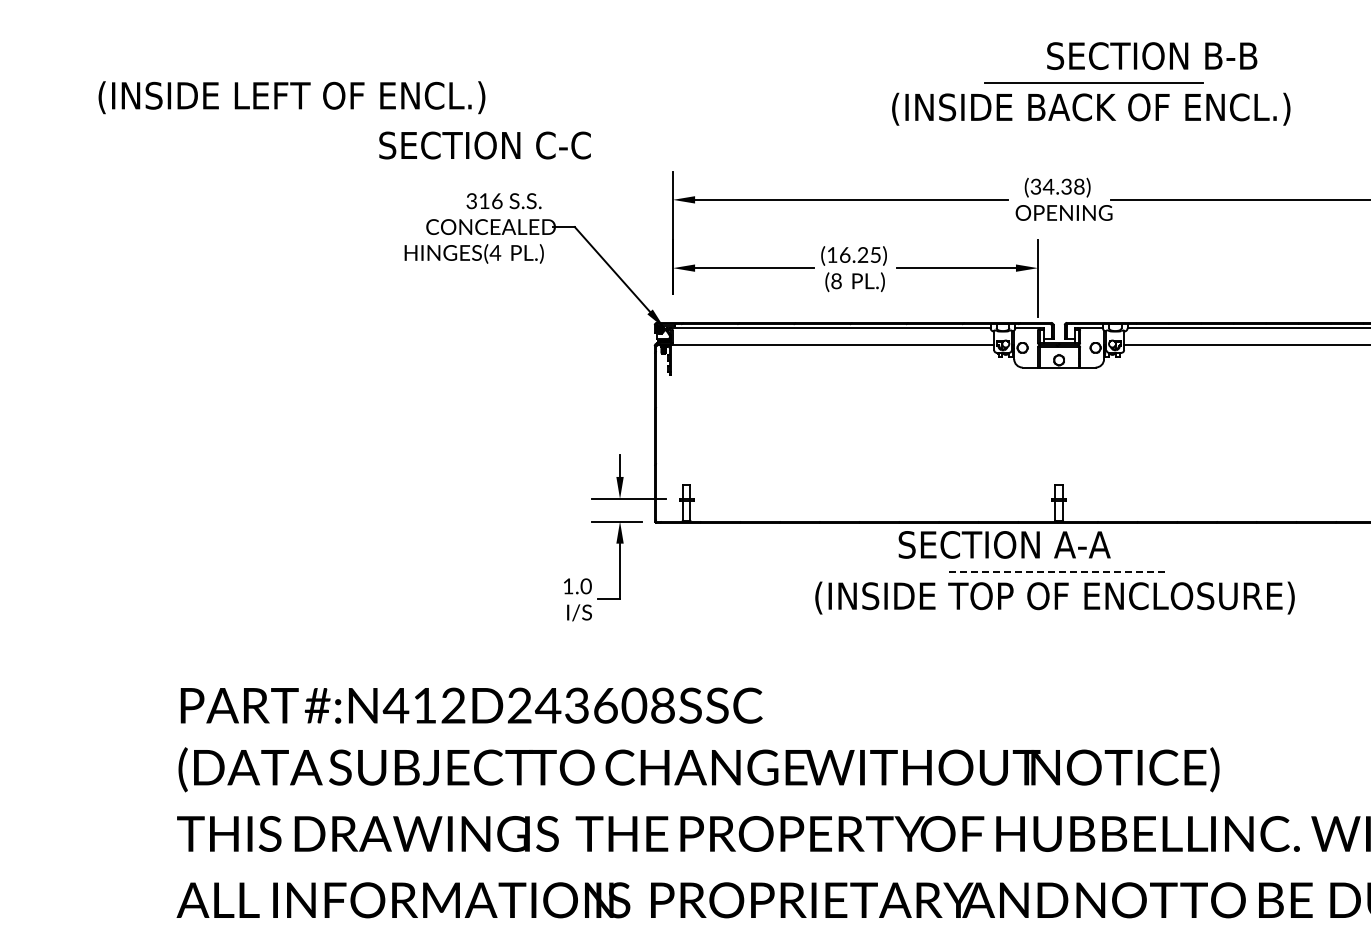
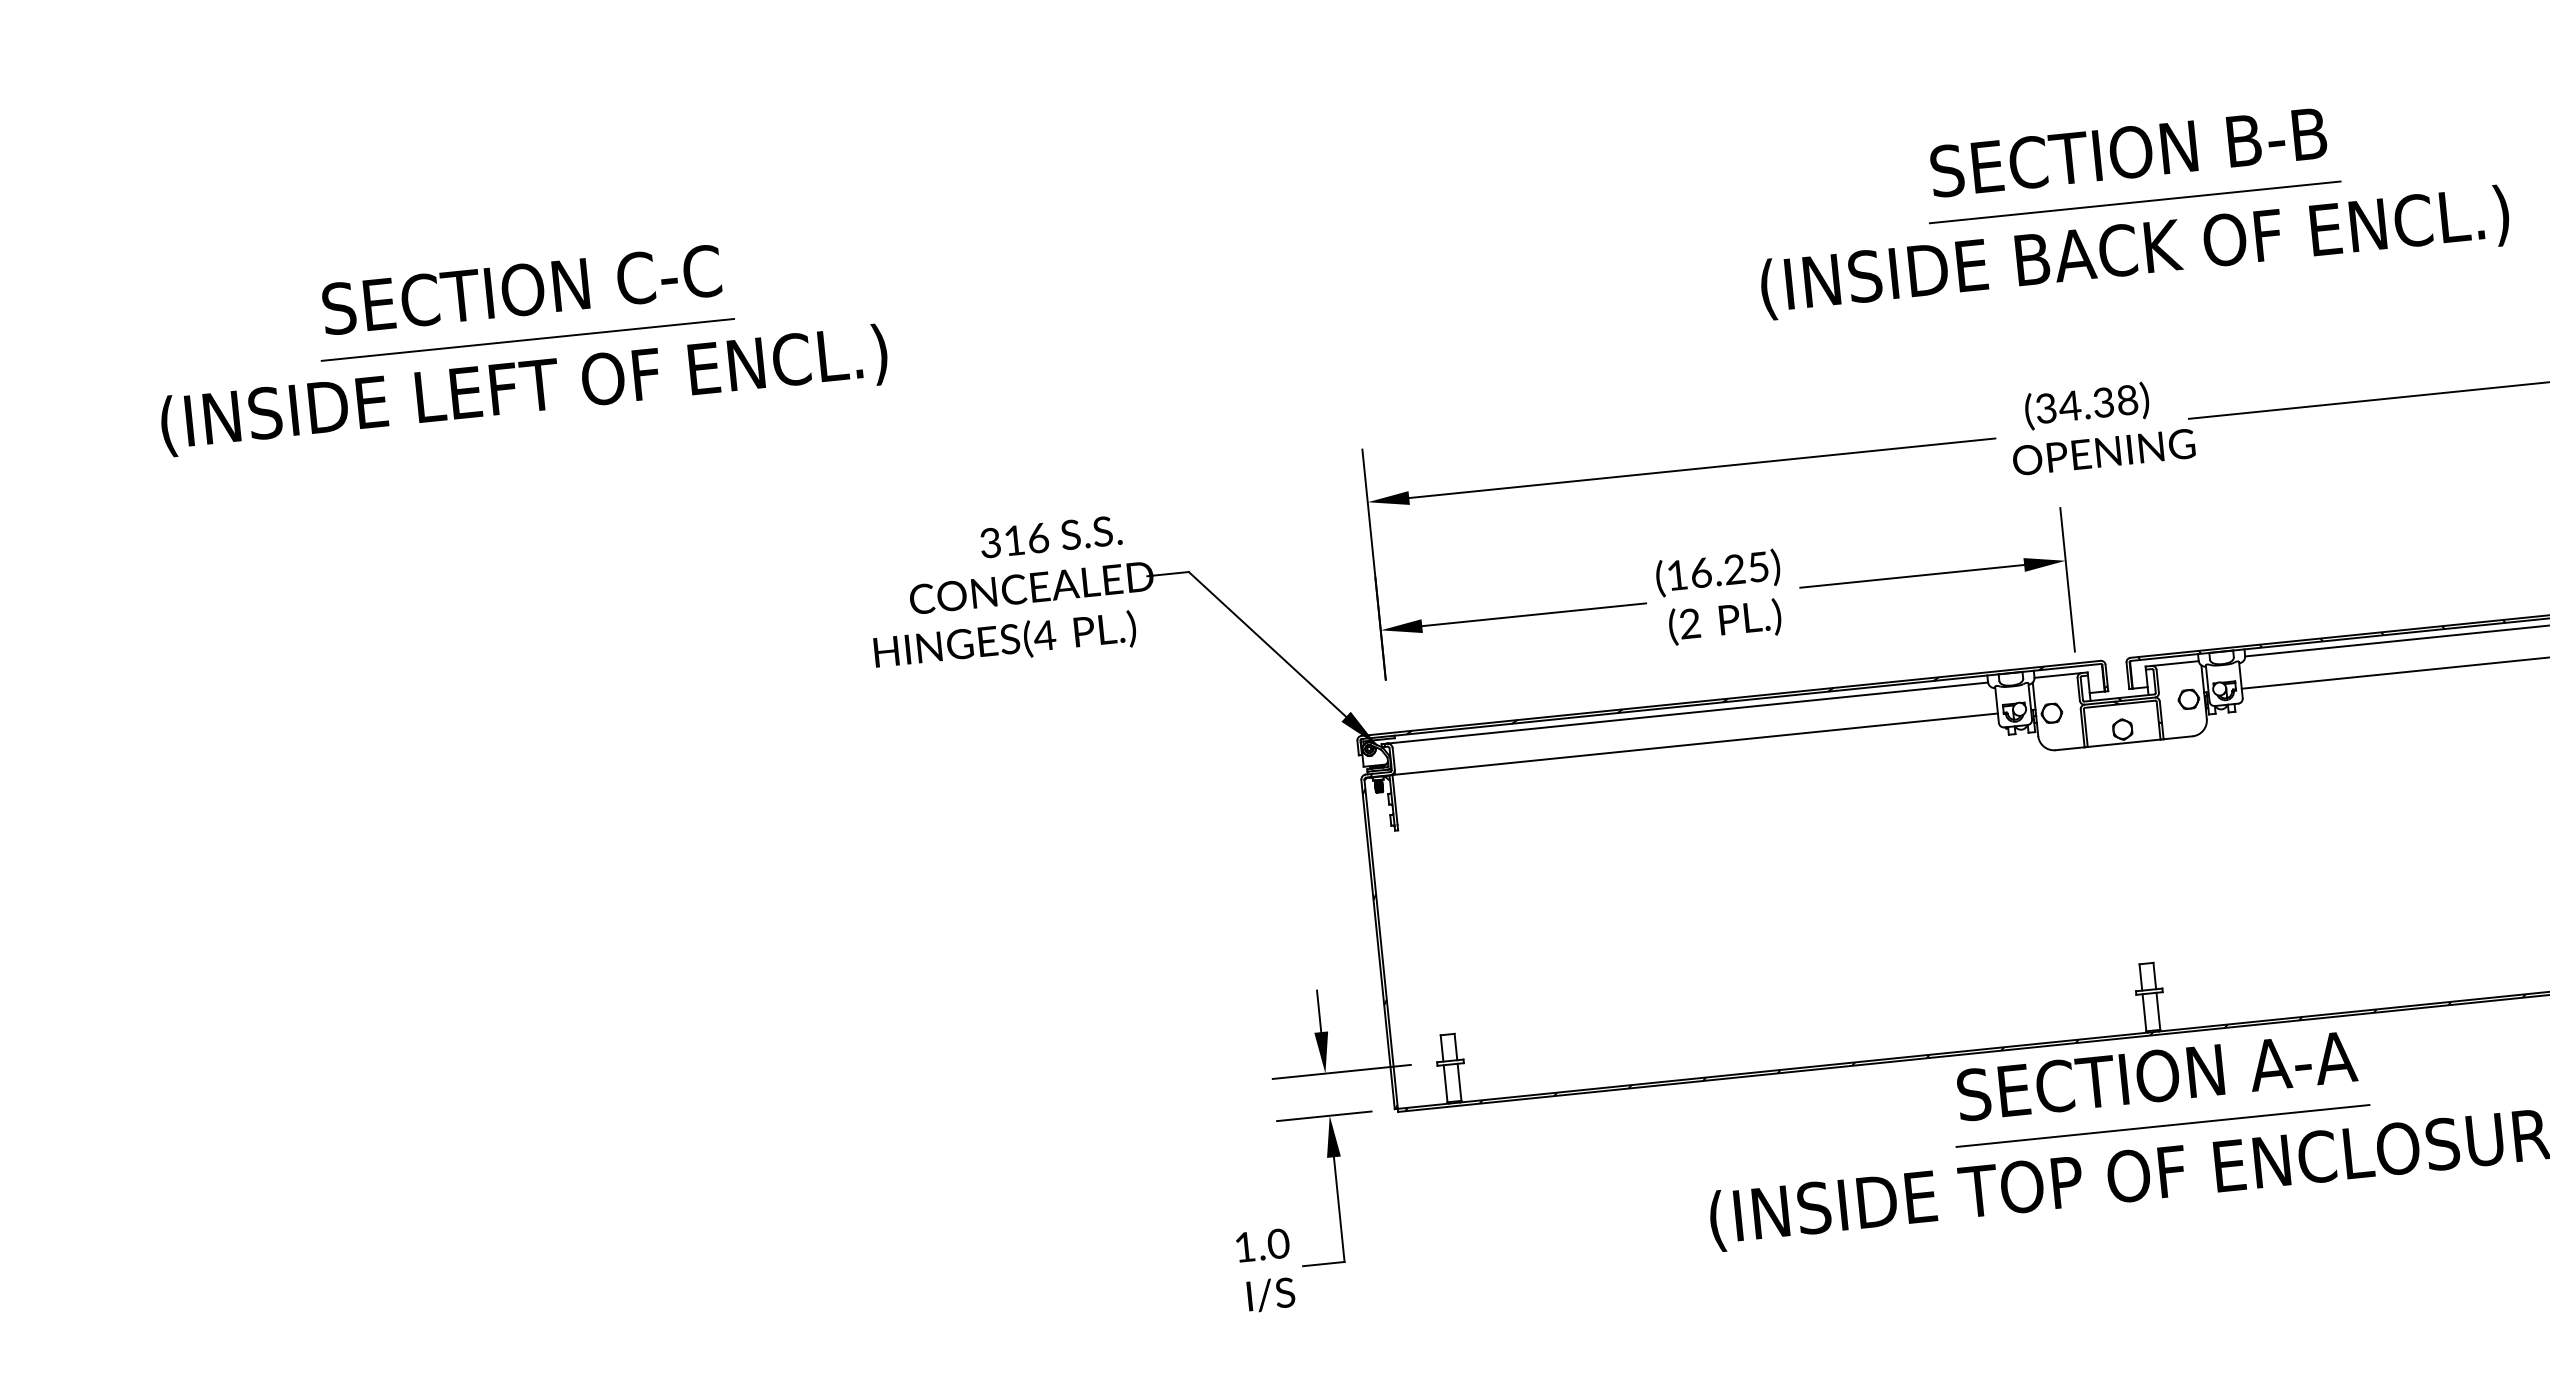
text: (1152, 55) -> (2129, 151), moved
line: (238, 69) -> (527, 340), added
text: (291, 97) -> (523, 390), moved
text: (484, 145) -> (520, 290), moved
text: (836, 281) -> (1690, 624), (8 -> (2
text: (1004, 544) -> (2156, 1075), moved
line: (1059, 571) -> (2163, 1125), dashed -> solid

